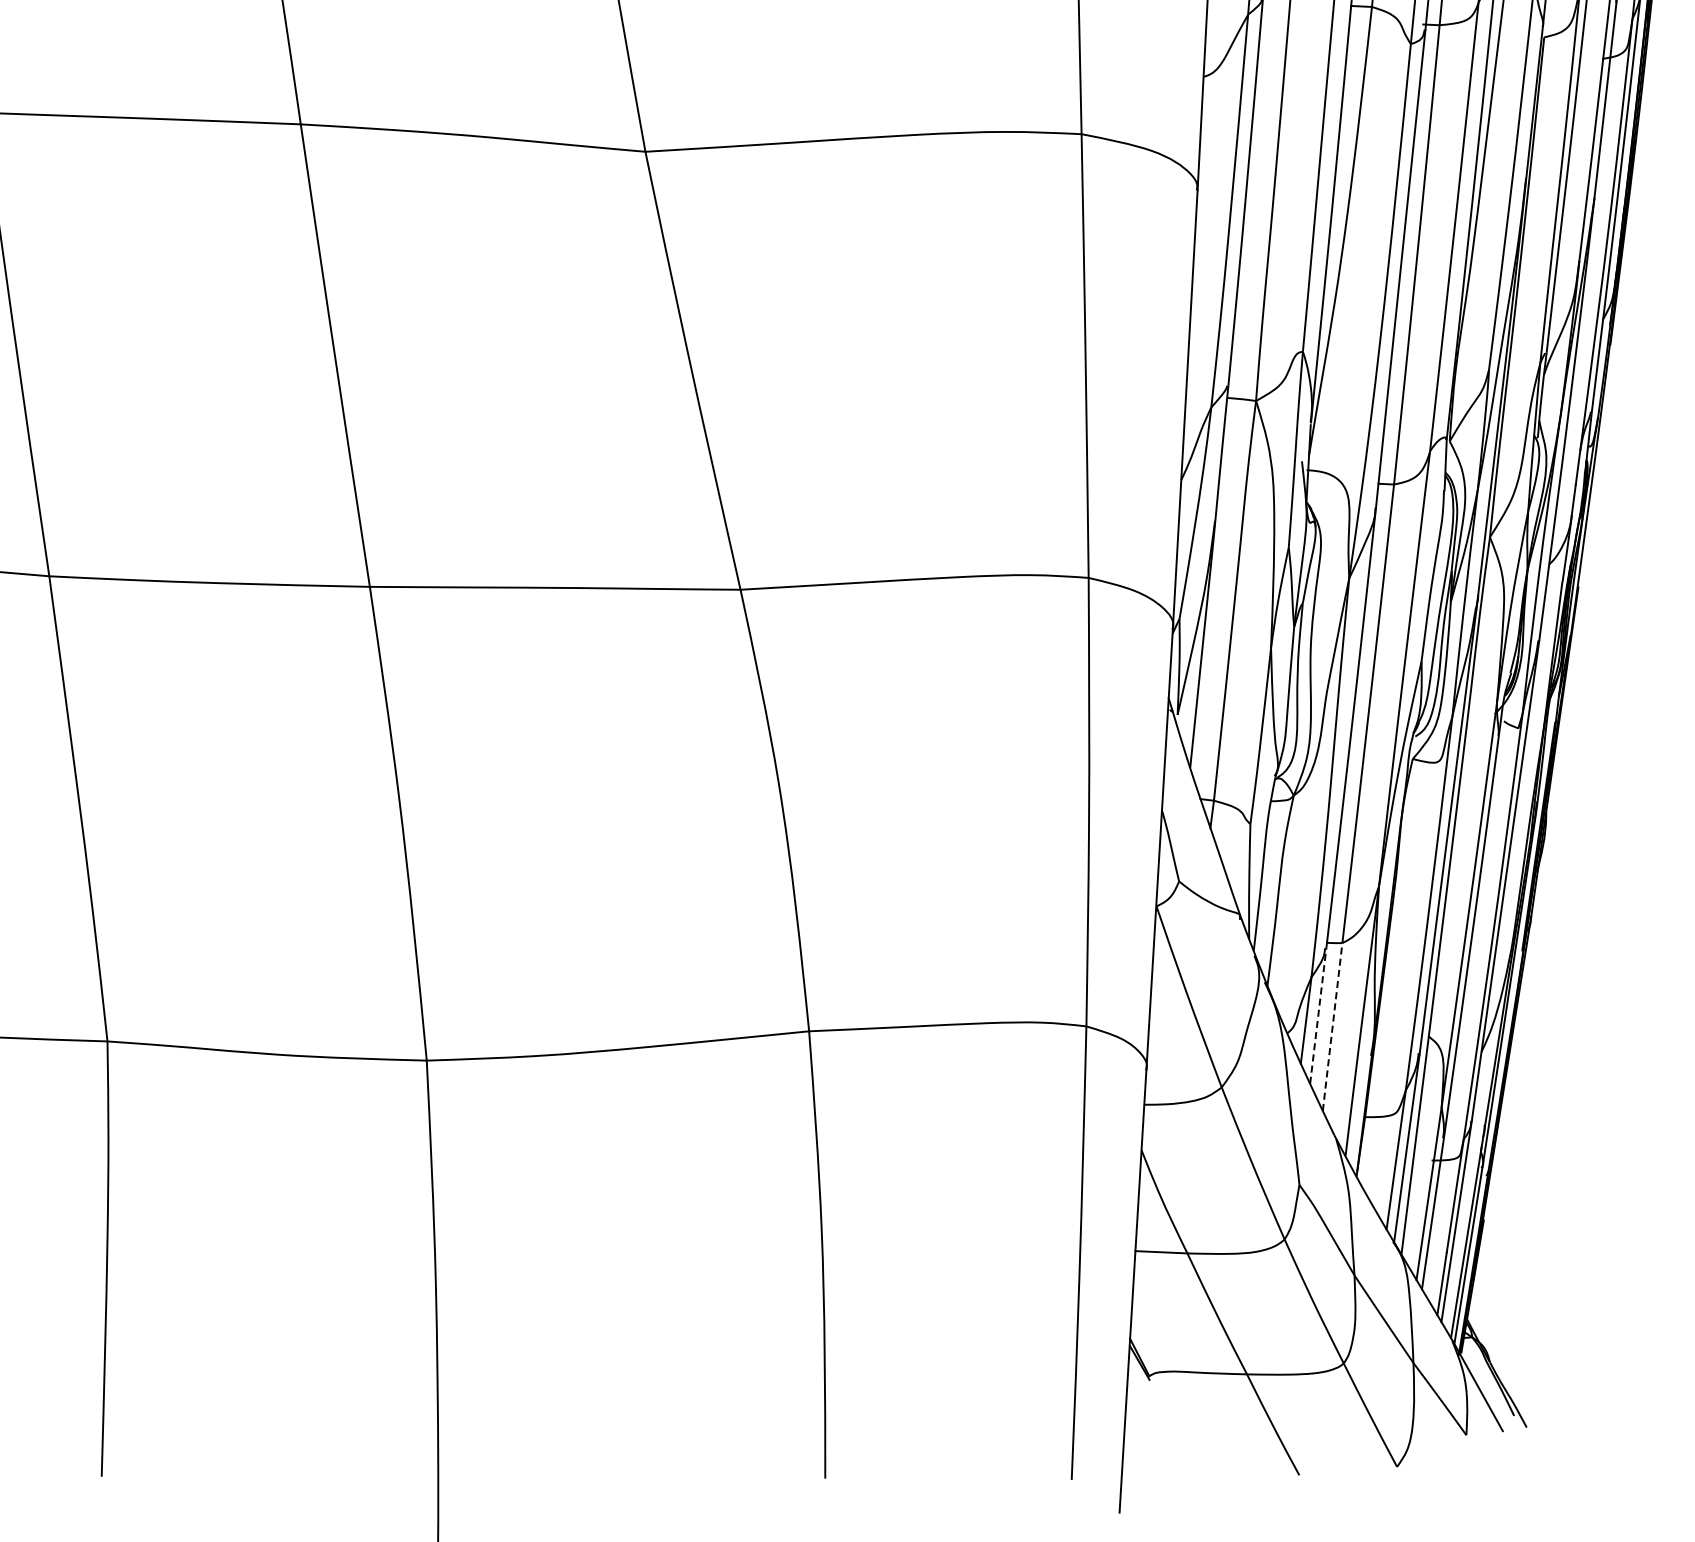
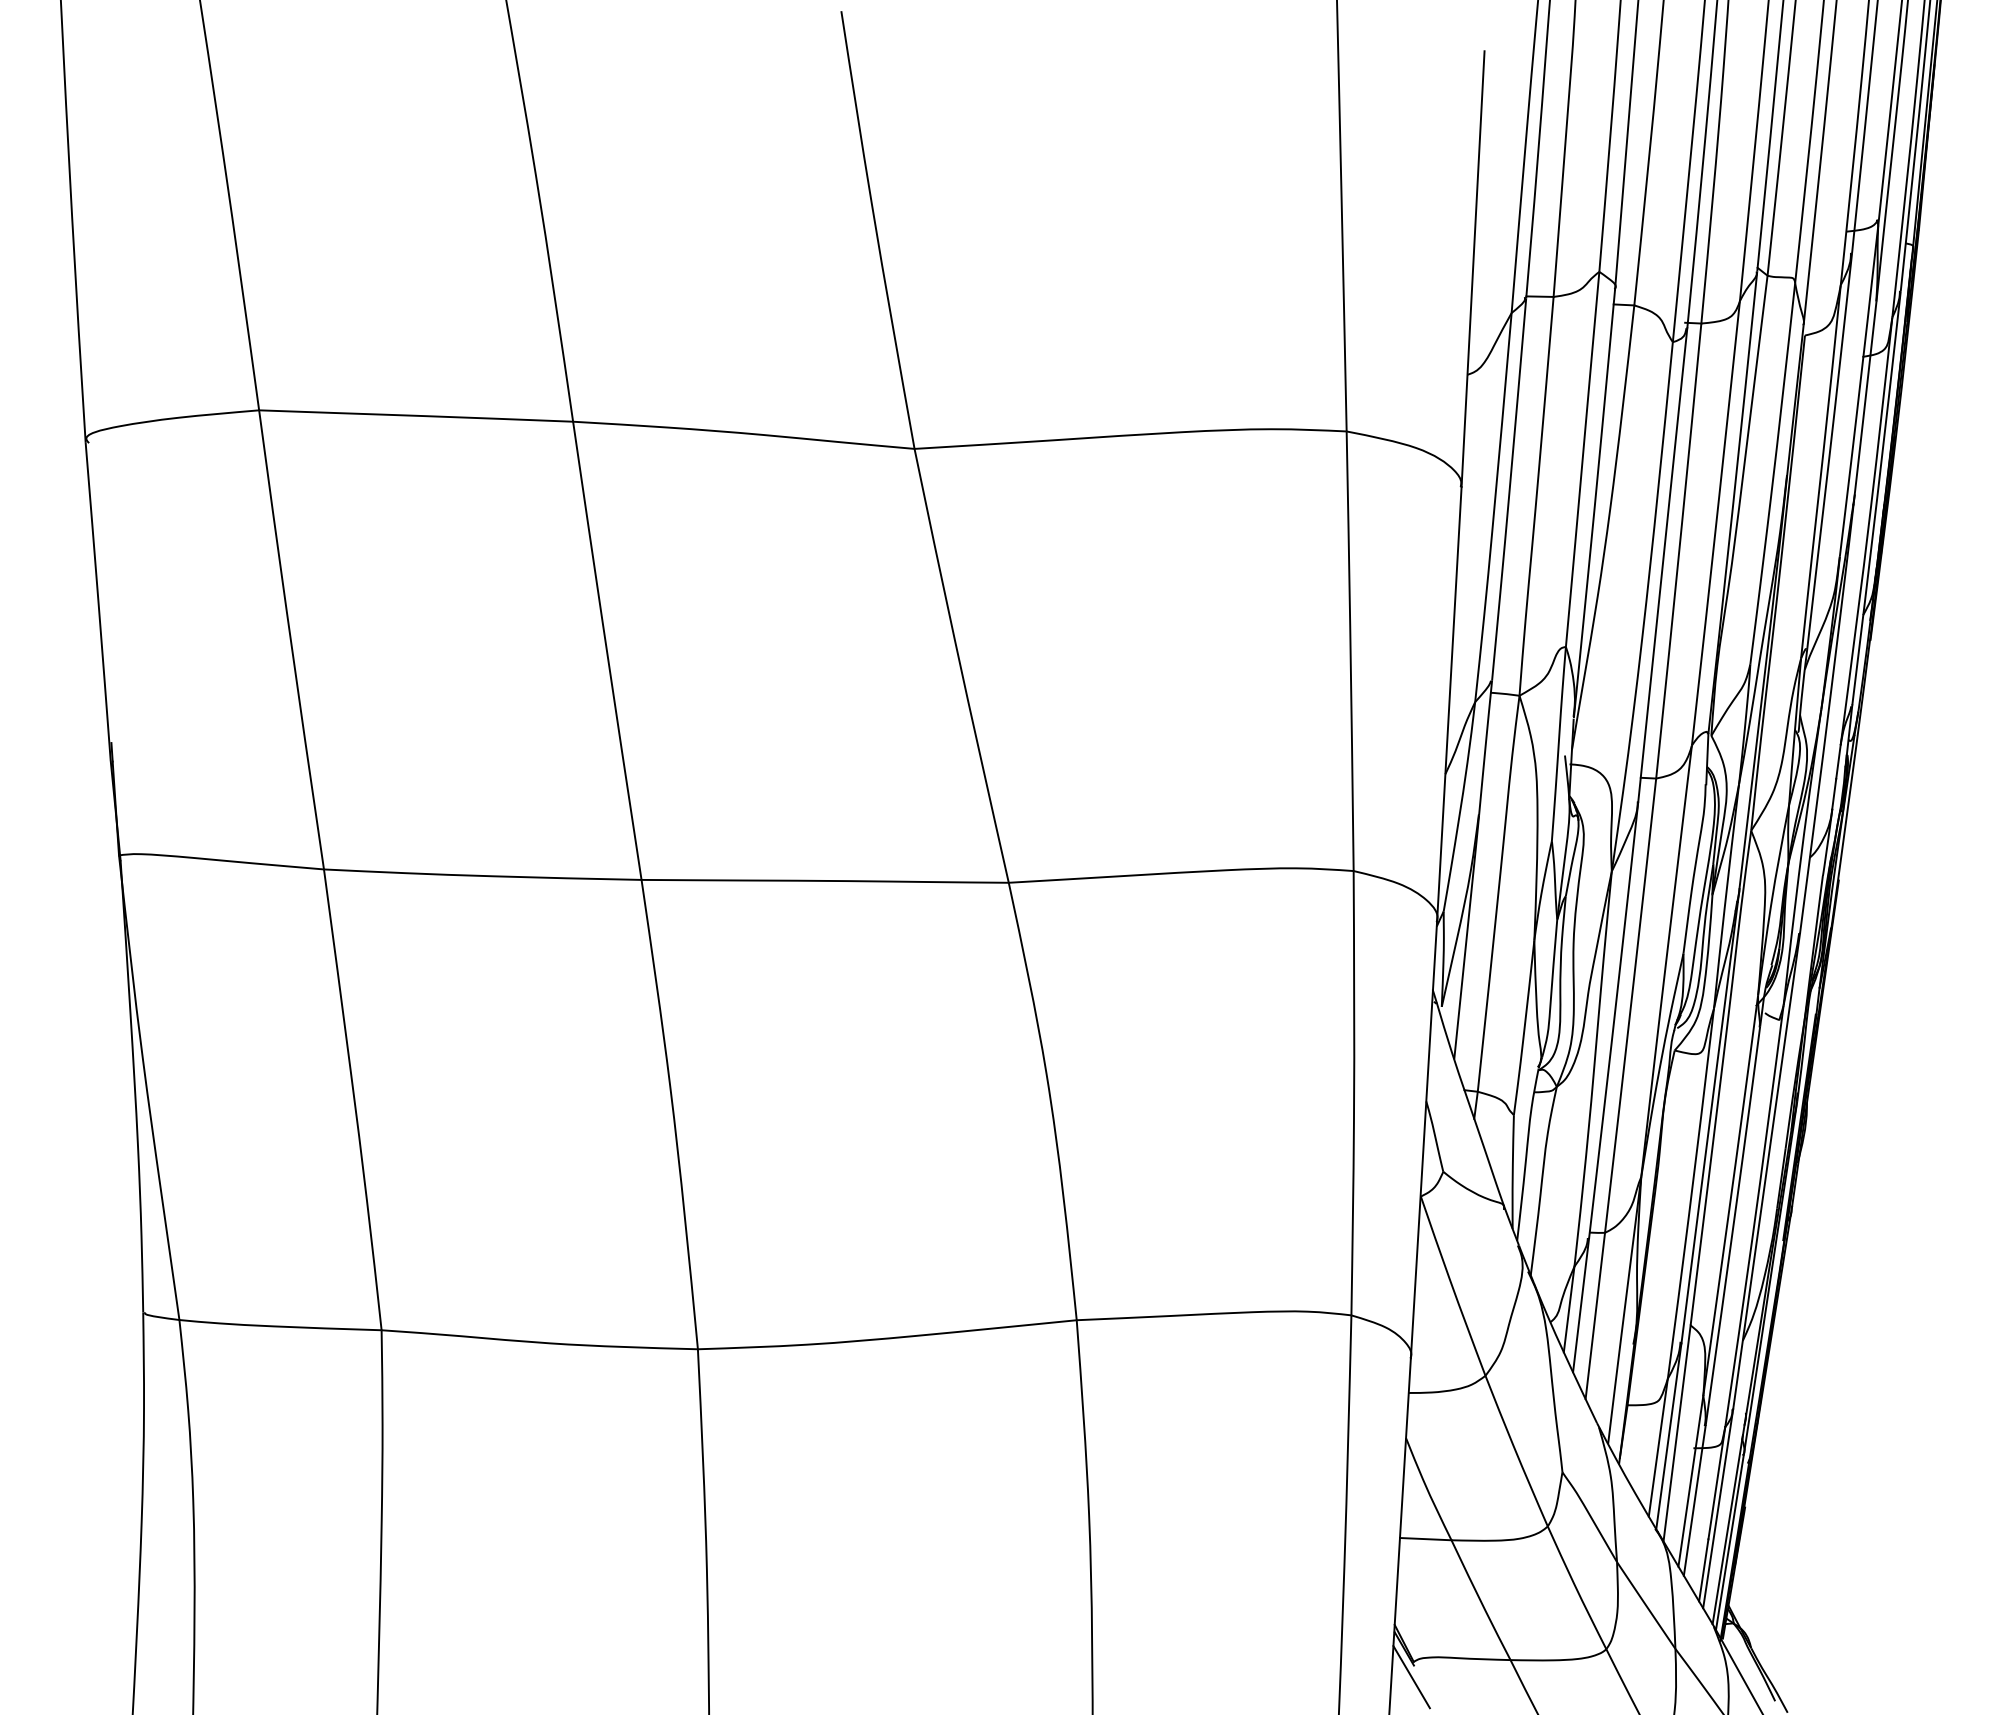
line: (1318, 1015) -> (1581, 1304), dashed -> solid
line: (1332, 1026) -> (1595, 1315), dashed -> solid
line: (1147, 1391) -> (1411, 1677), added

